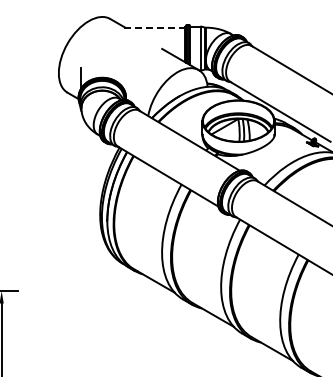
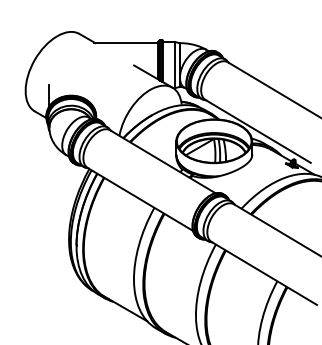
line: (154, 27) -> (126, 42), dashed -> solid

